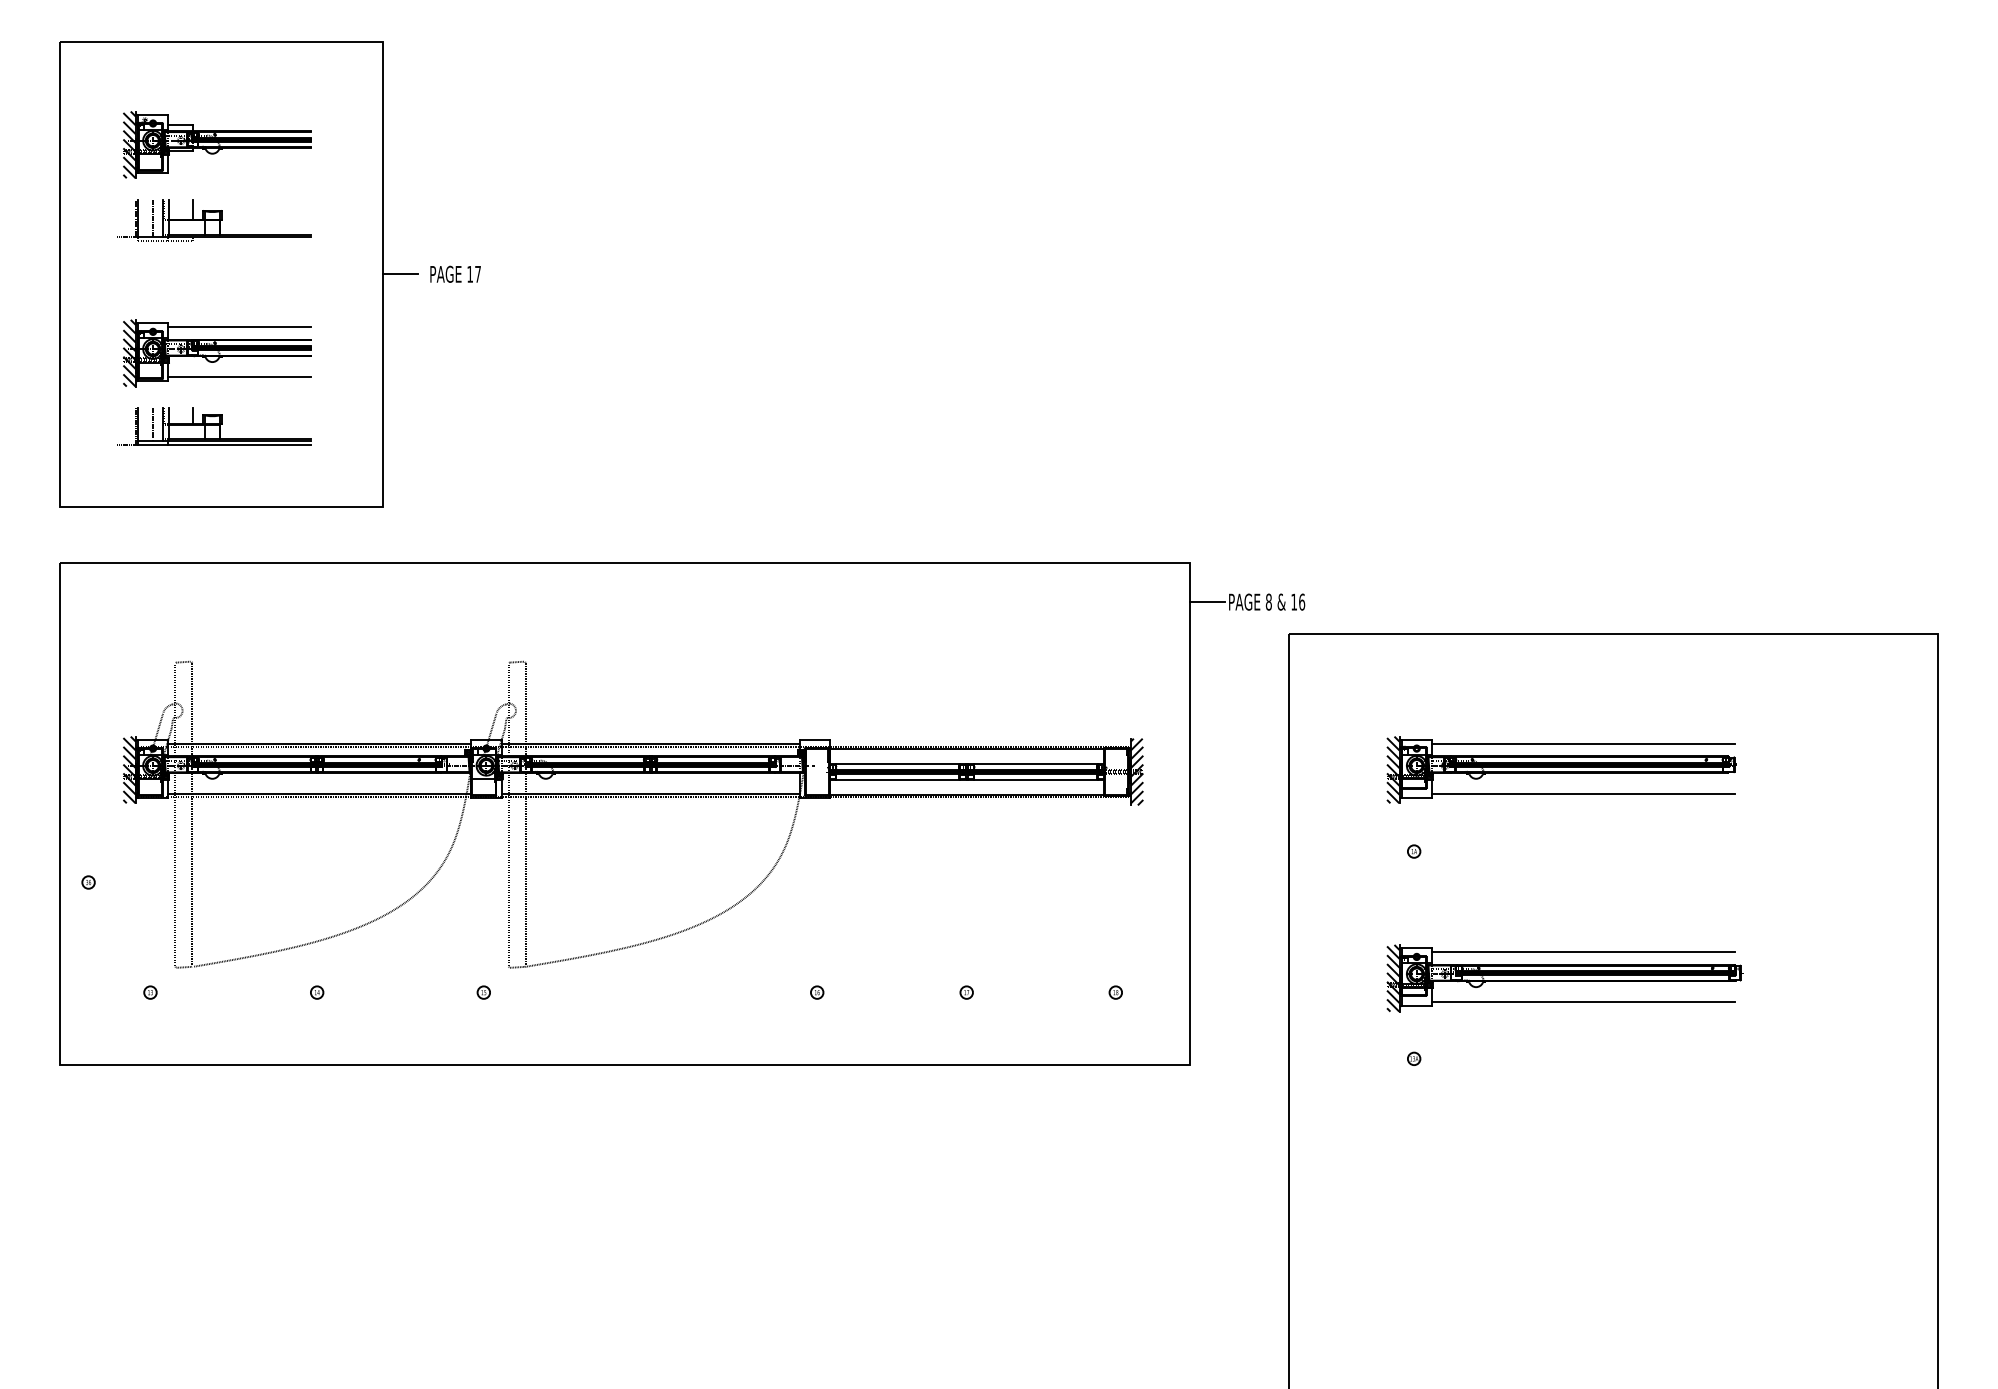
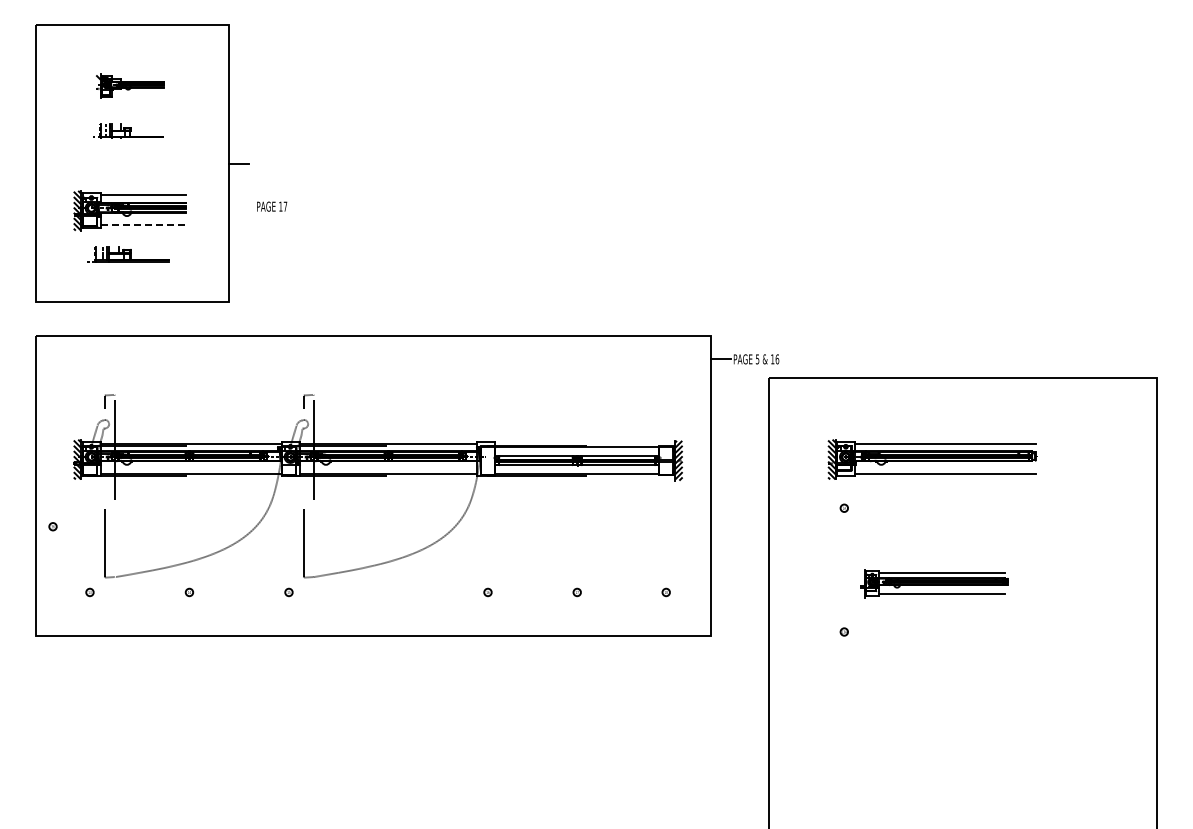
part: (216, 145) -> (129, 86), size x0.6
part: (215, 220) -> (128, 131), size x0.6
text: (456, 274) -> (272, 206), moved
line: (240, 377) -> (143, 225), solid -> dashed
part: (215, 426) -> (128, 254), size x0.7
text: (1268, 602) -> (757, 359), 8 -> 5
part: (1563, 977) -> (933, 583), size x0.7

